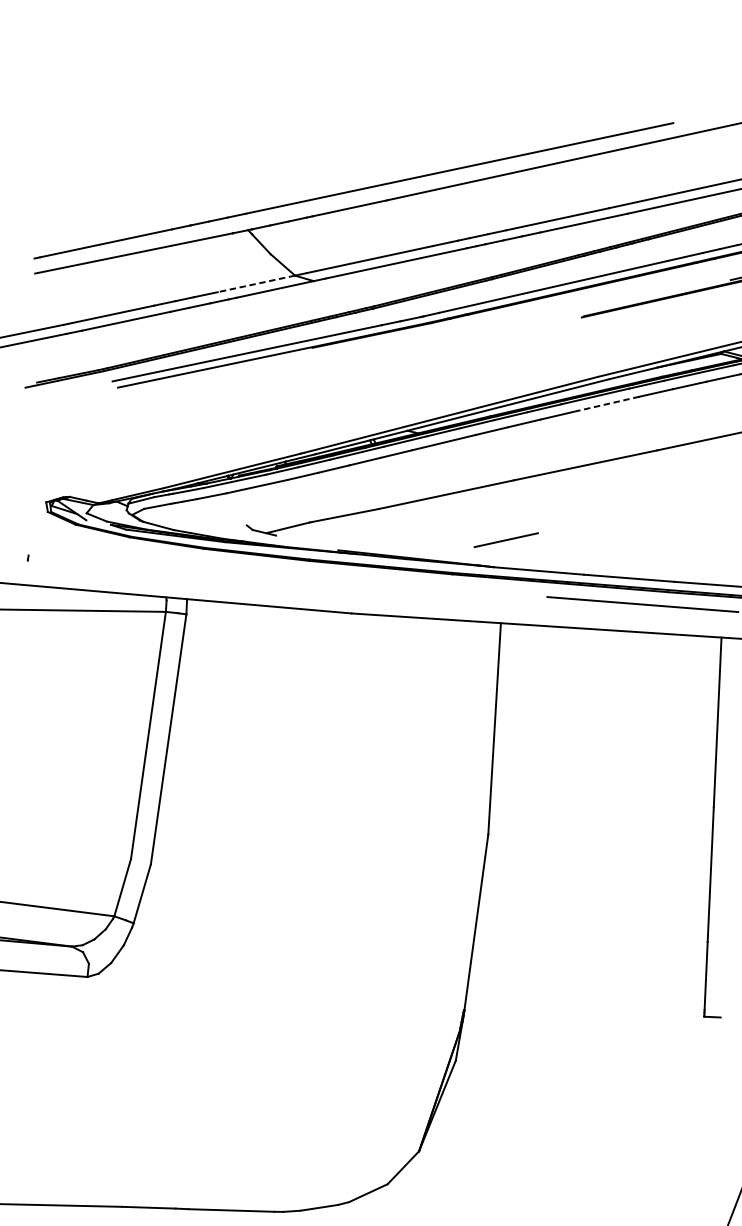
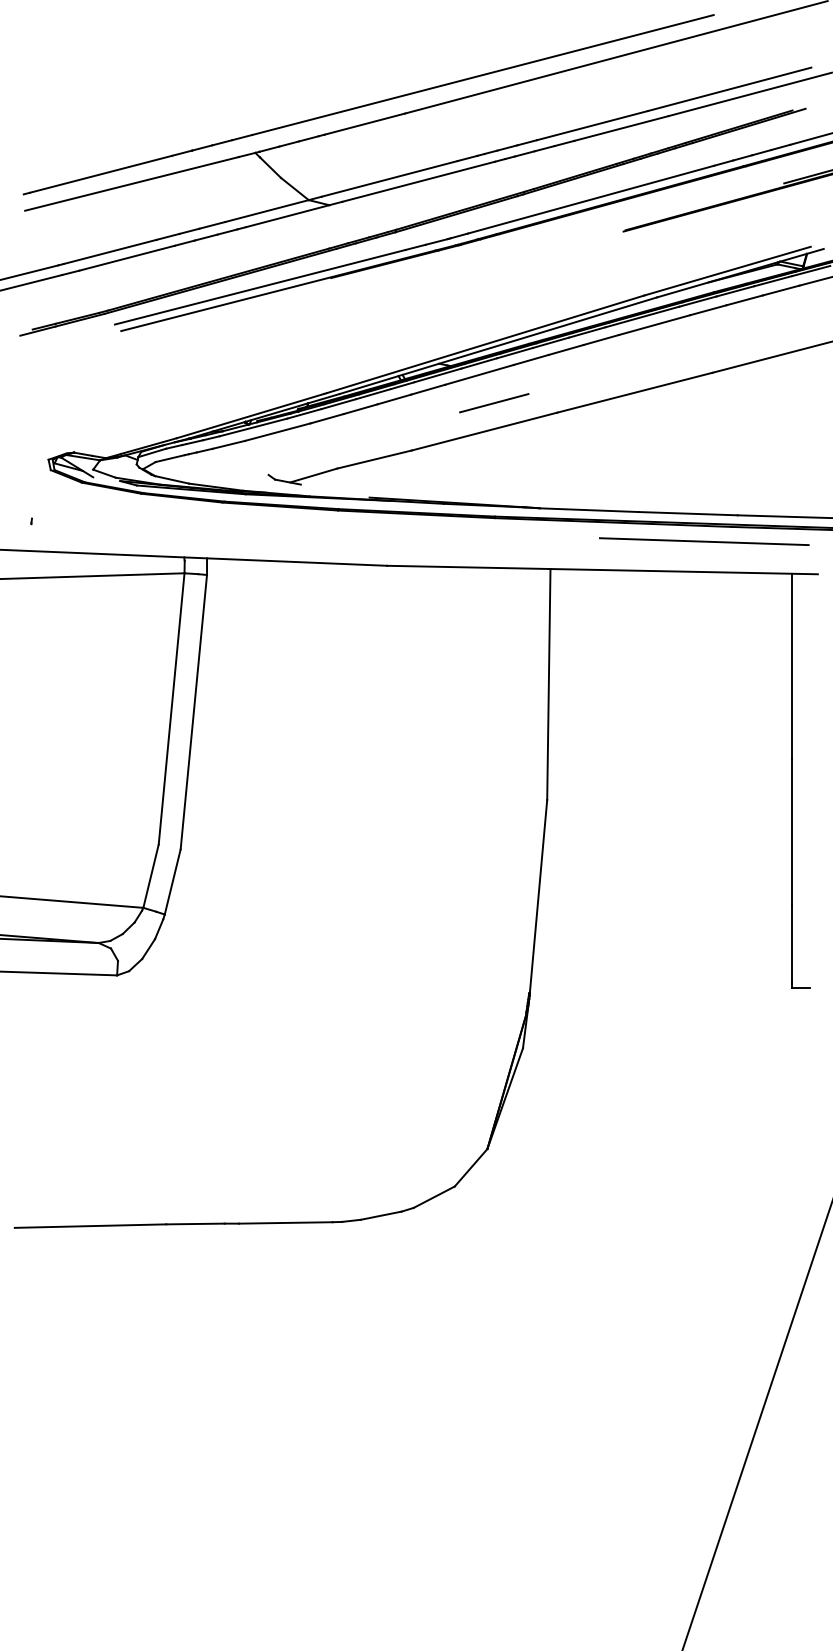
line: (255, 284) -> (266, 211), dashed -> solid
line: (606, 404) -> (654, 325), dashed -> solid
line: (506, 540) -> (494, 403), moved

